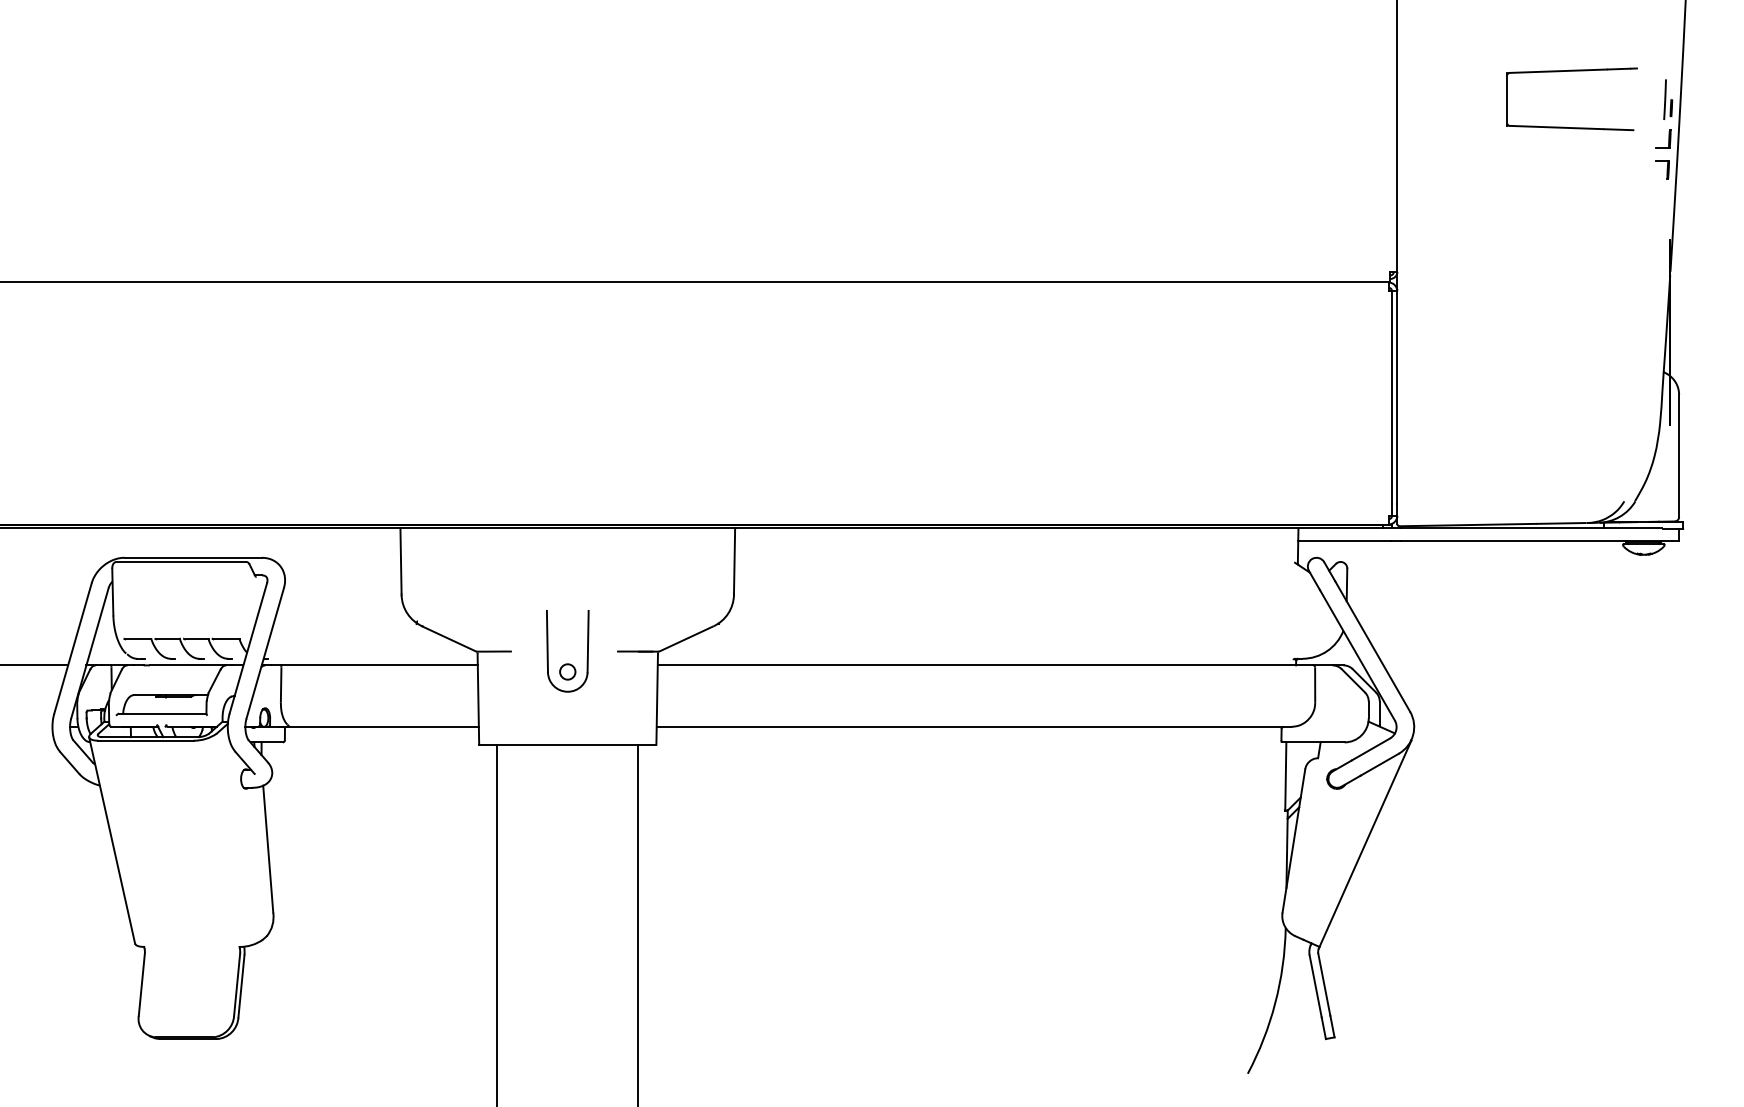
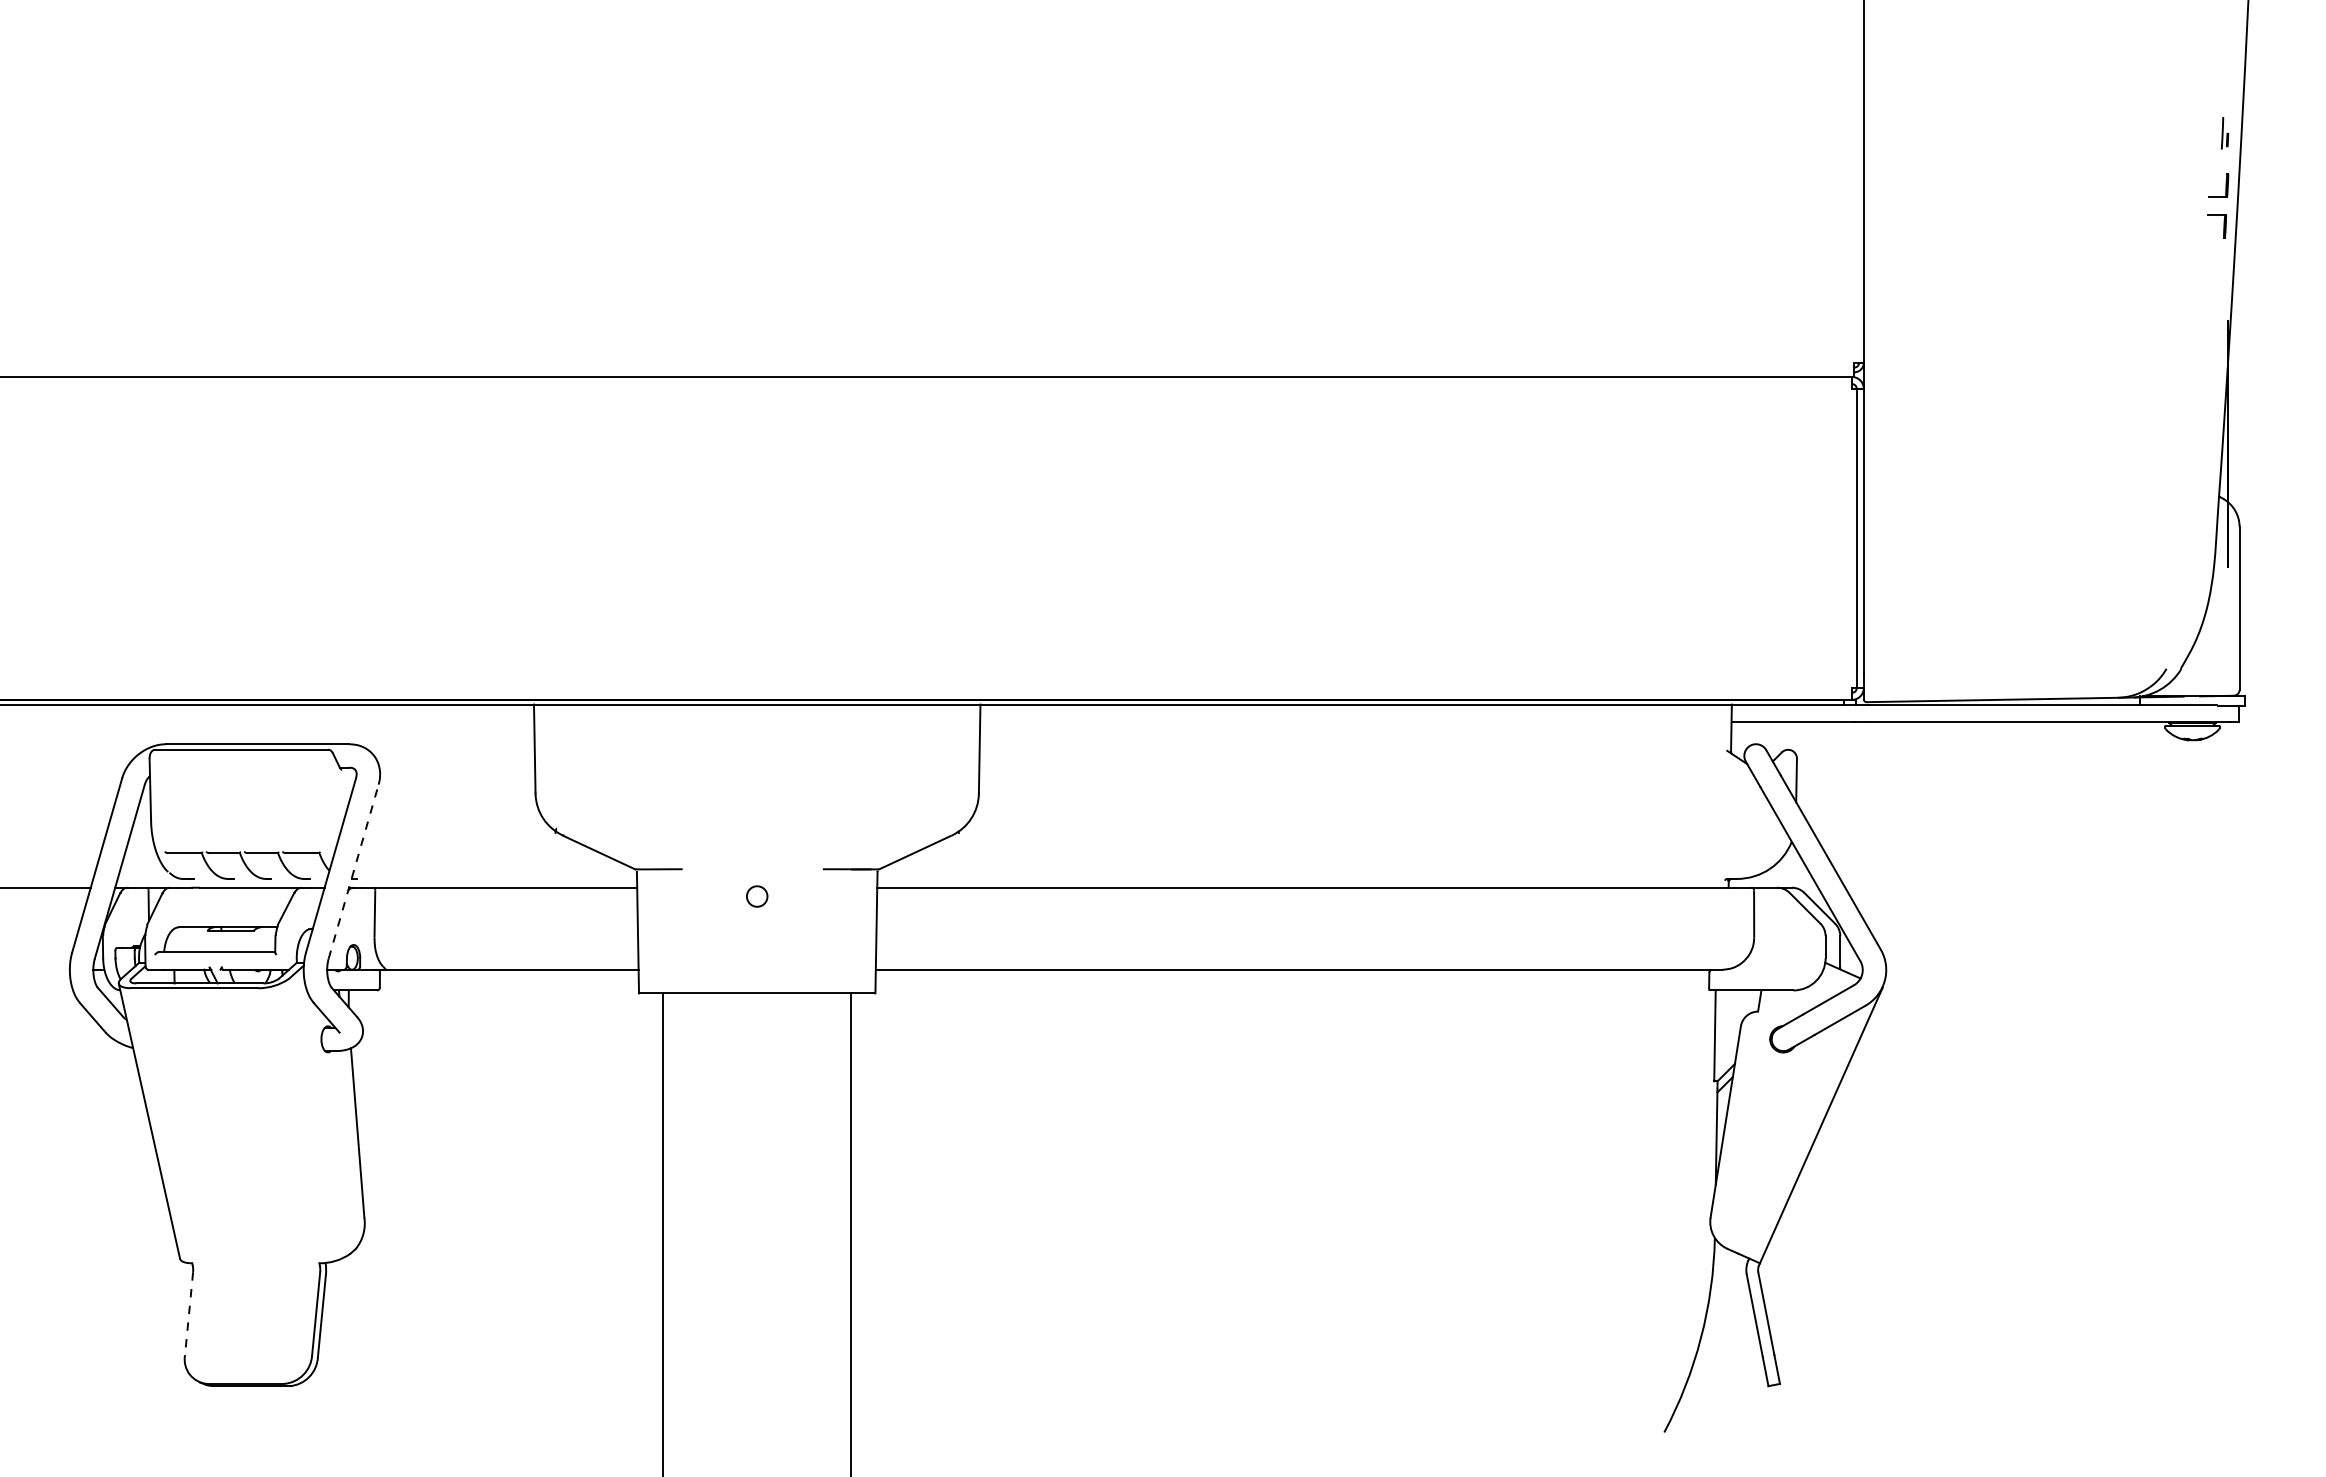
part: (1571, 71) -> (2096, 95), removed
part: (1667, 99) -> (2224, 133), size x0.6
part: (548, 650) -> (731, 868), removed
line: (265, 653) -> (353, 871), solid -> dashed
line: (142, 984) -> (189, 1313), solid -> dashed

